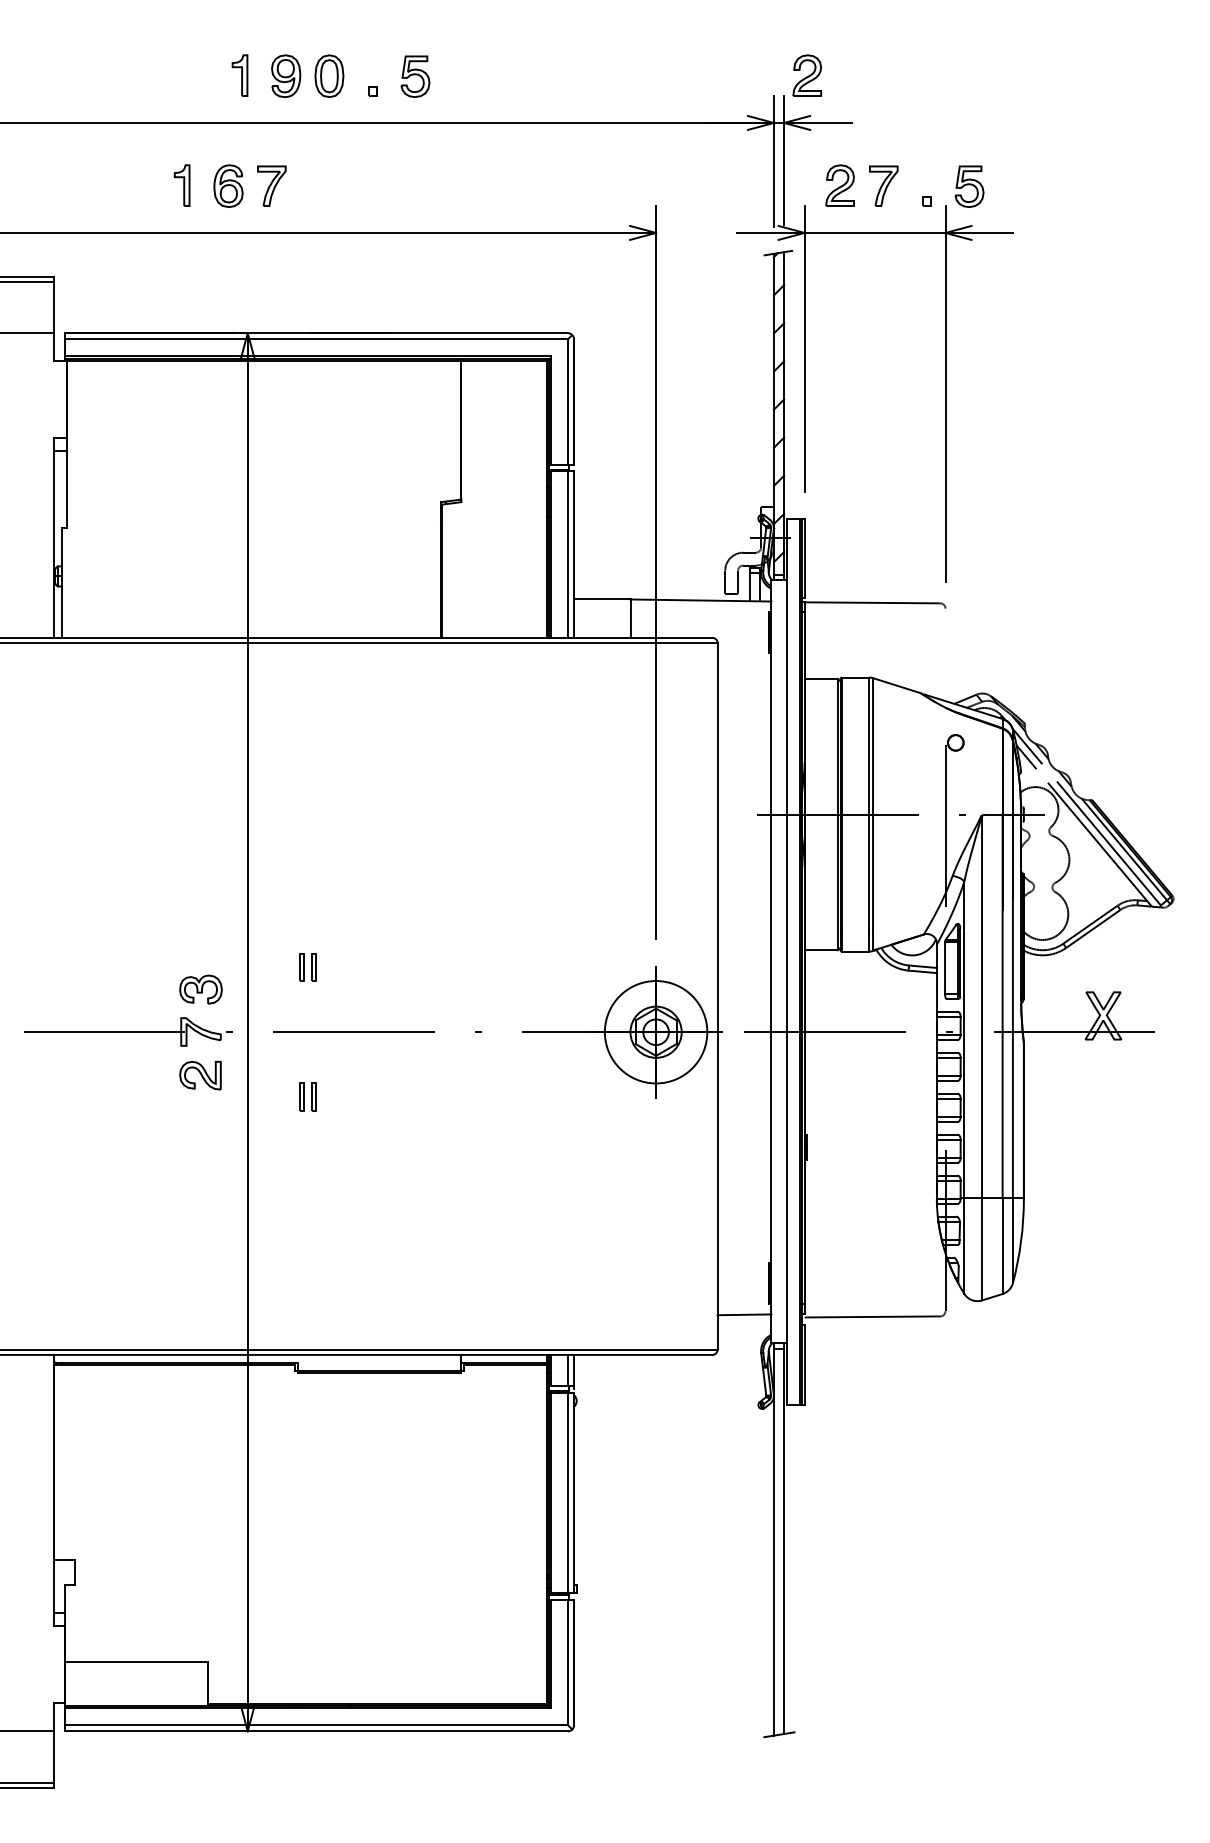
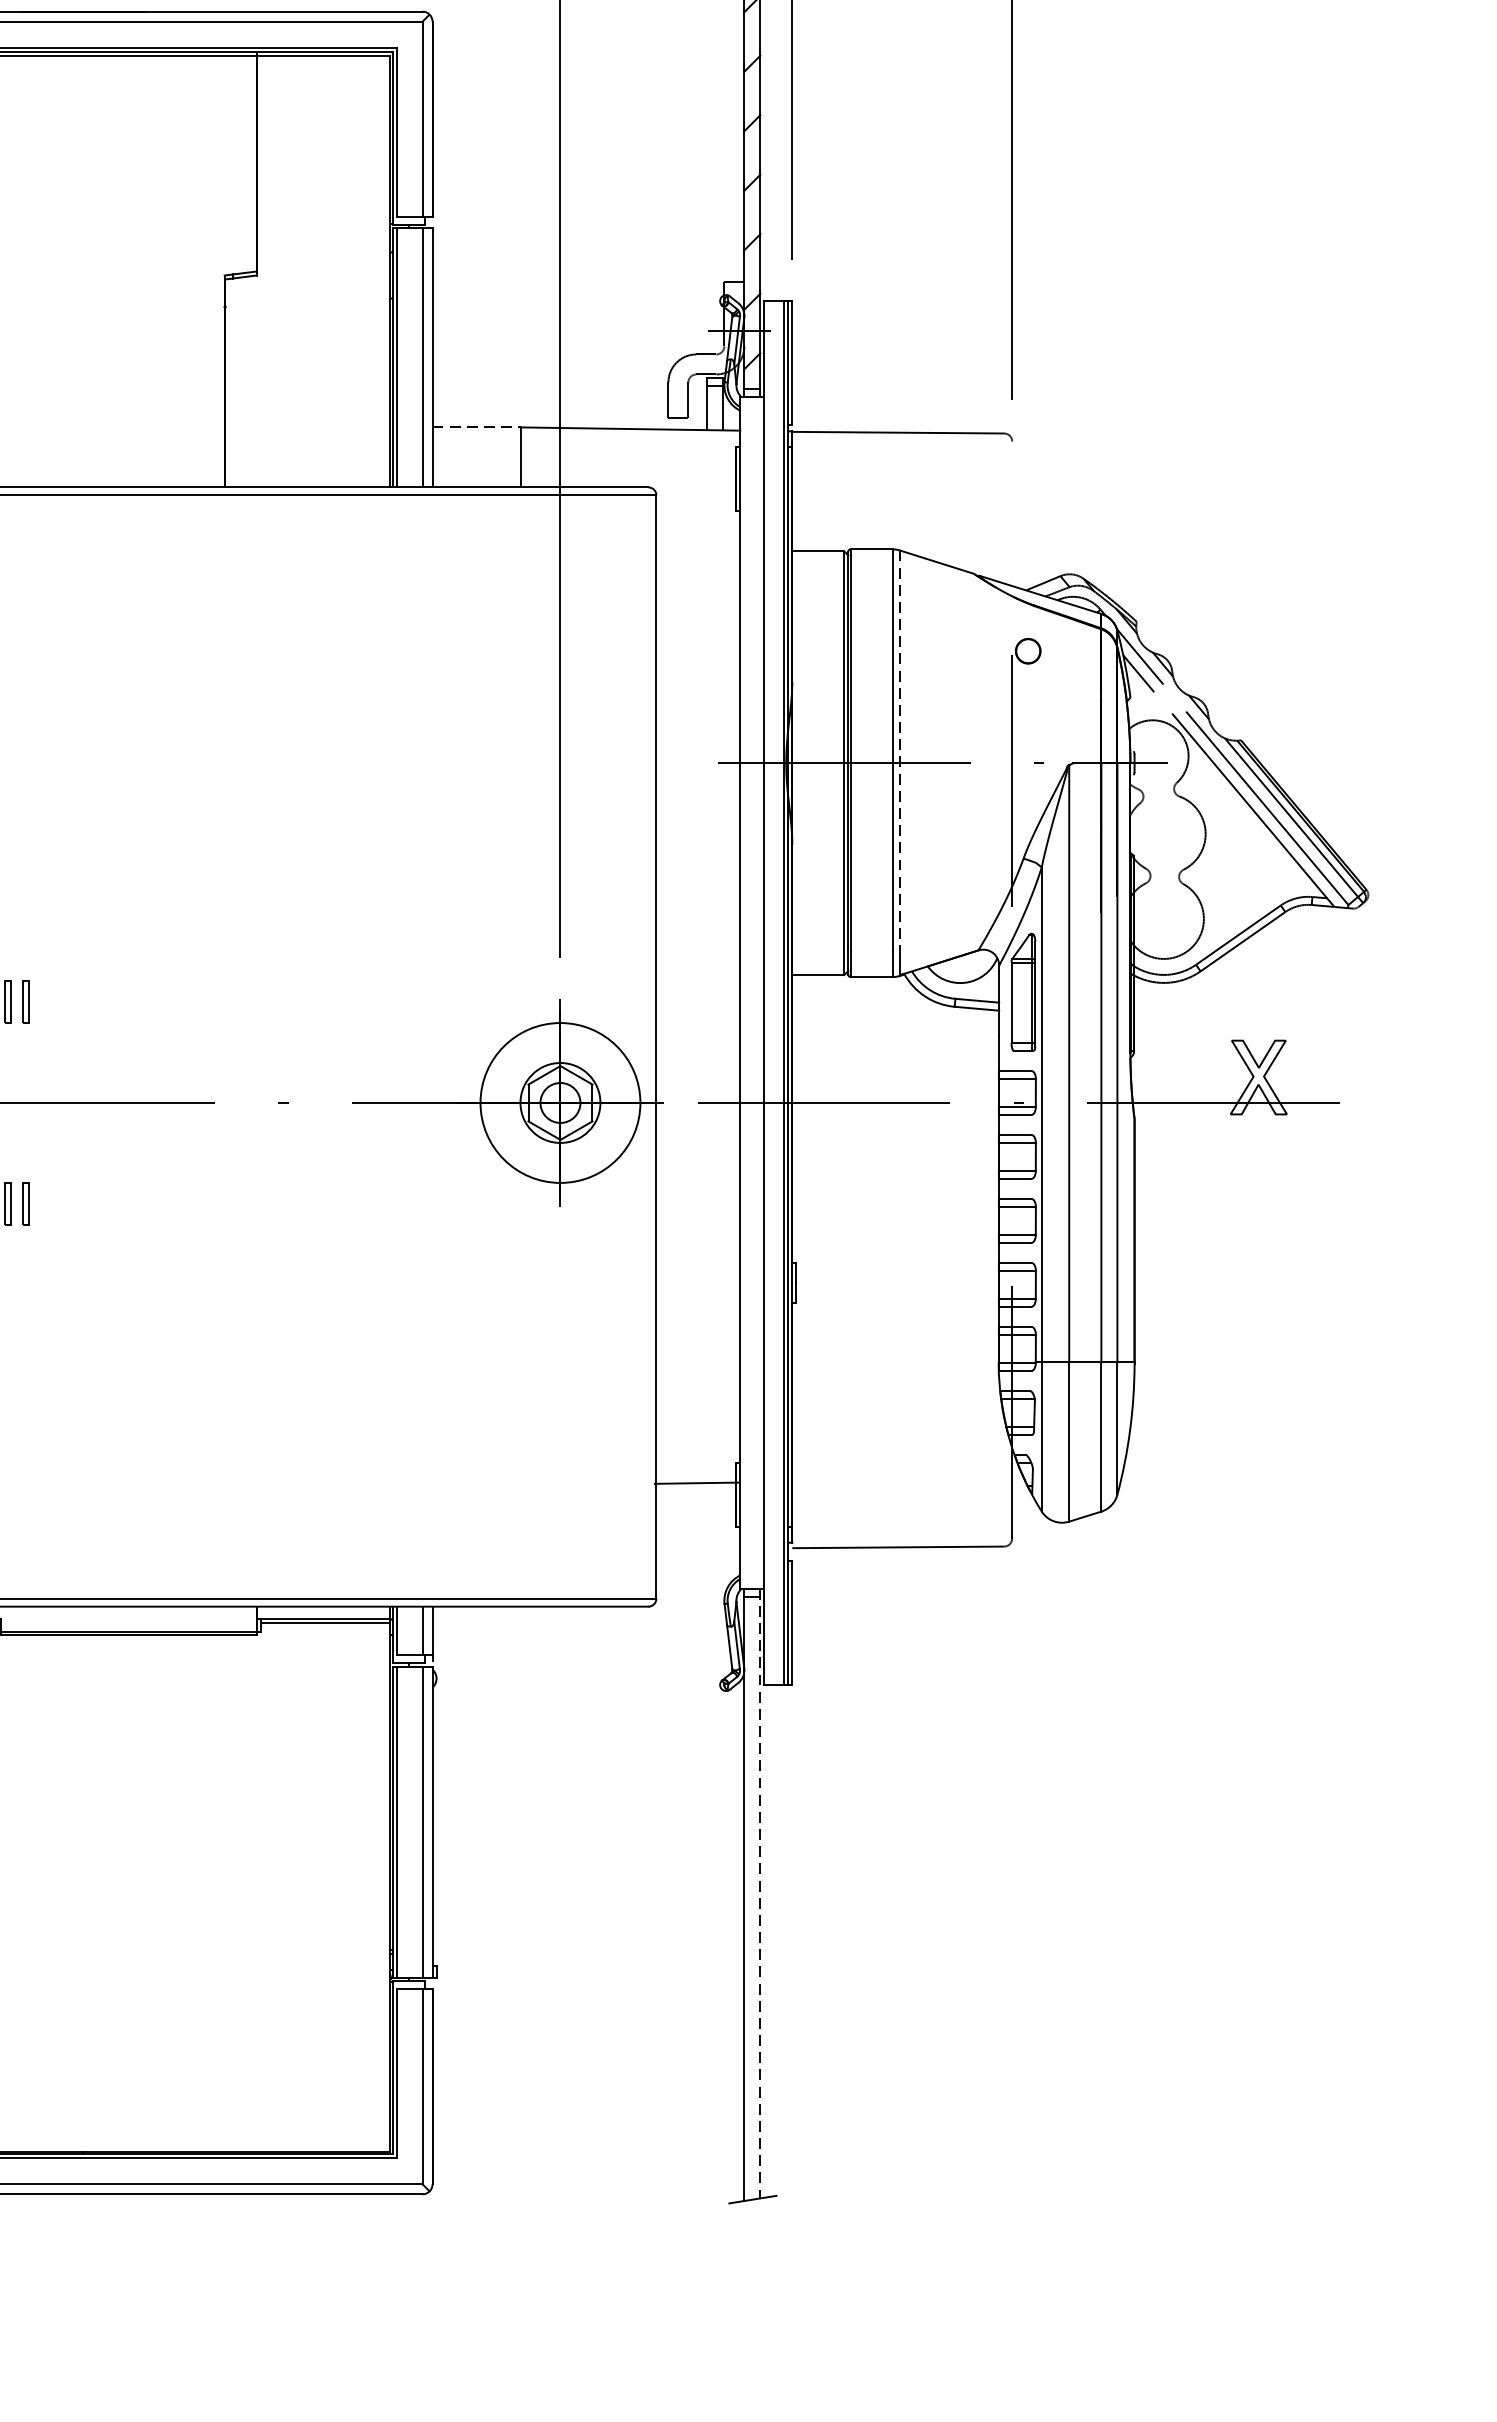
line: (602, 599) -> (476, 427), solid -> dashed
line: (873, 806) -> (899, 750), solid -> dashed
line: (744, 1314) -> (696, 1482), moved
line: (784, 1539) -> (760, 1894), solid -> dashed

